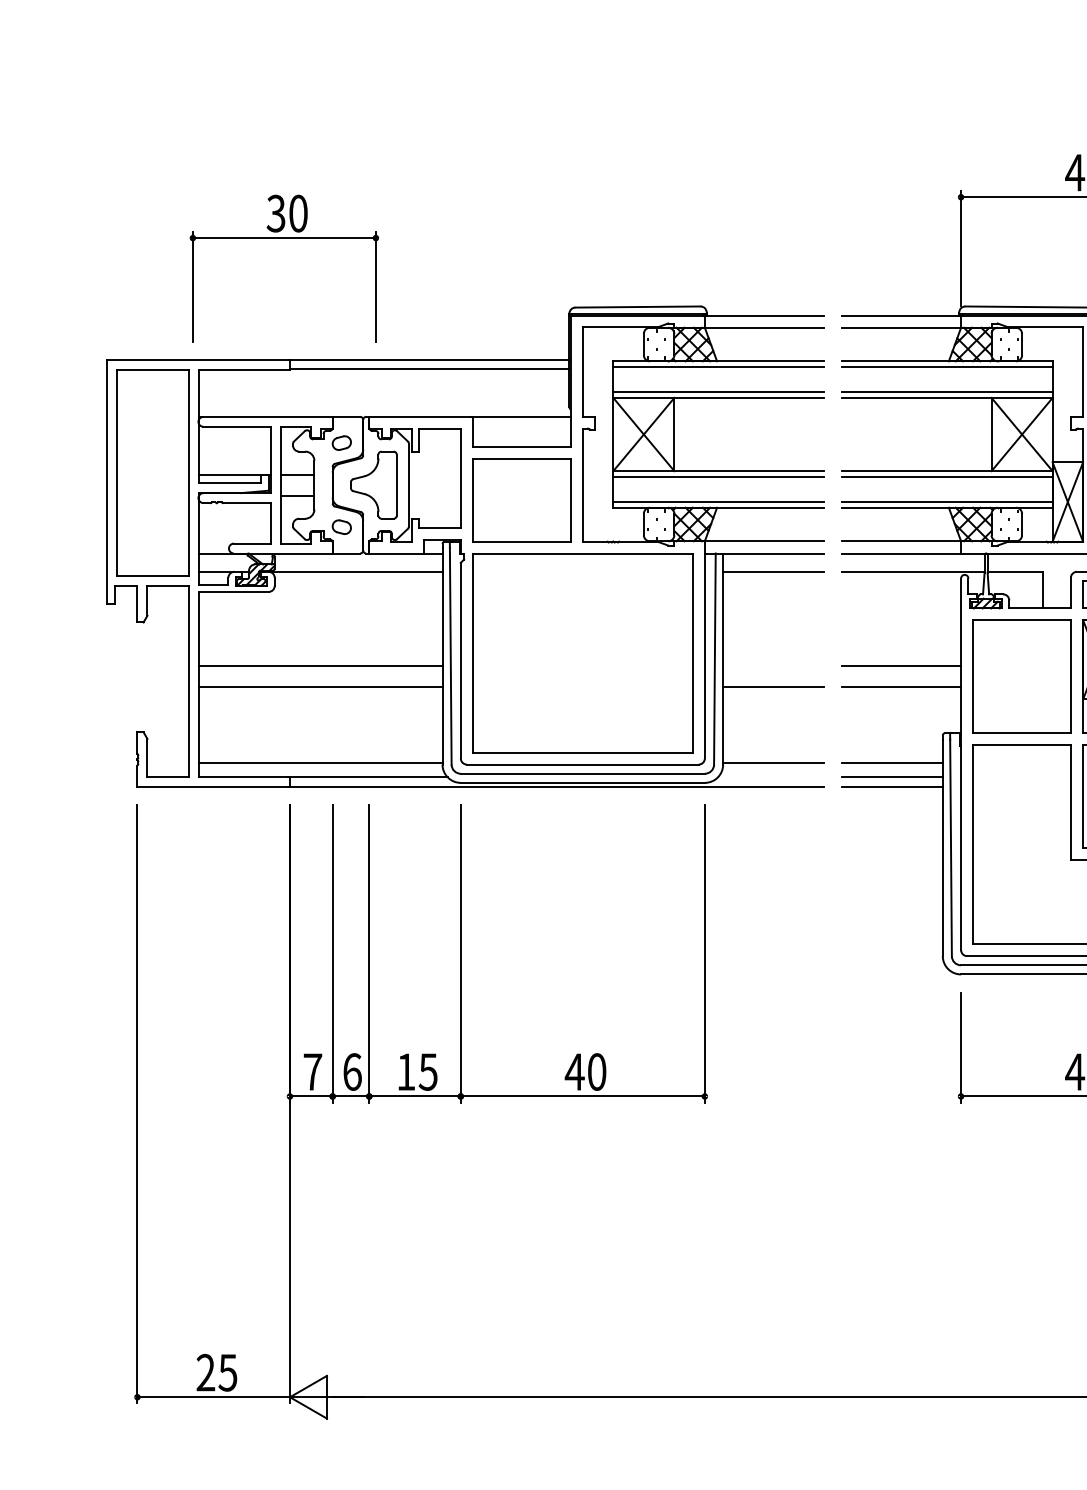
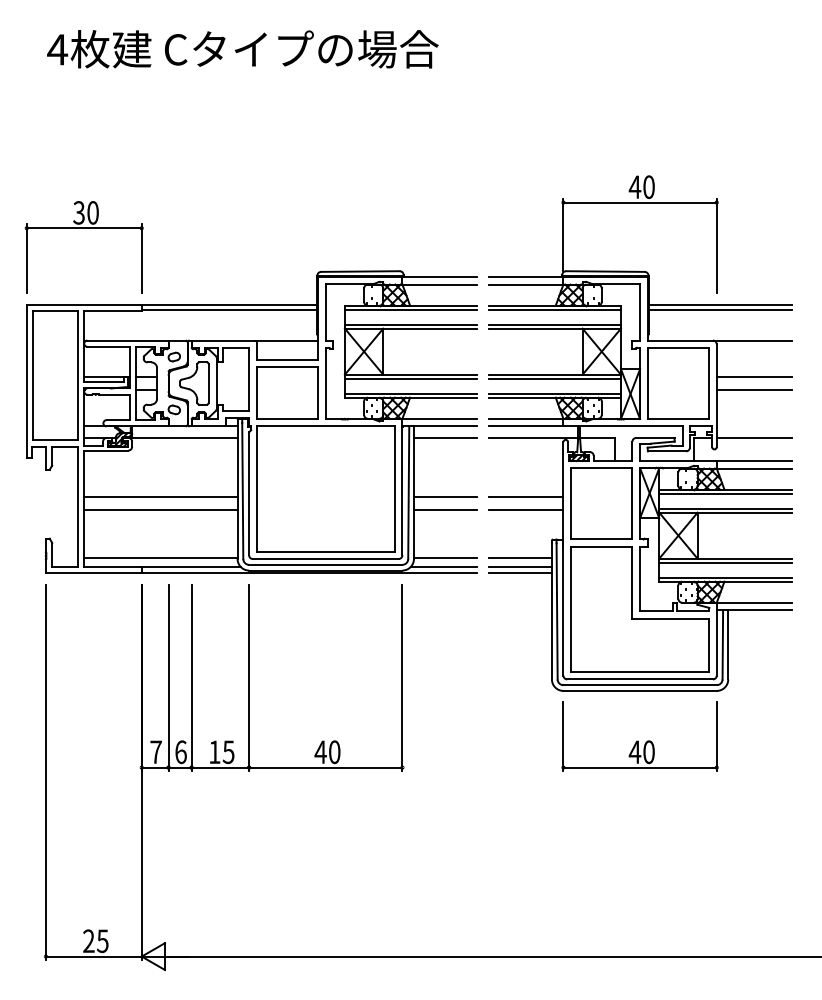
part: (283, 238) -> (83, 228), moved
line: (773, 666) -> (445, 497), added
line: (770, 776) -> (443, 566), added

